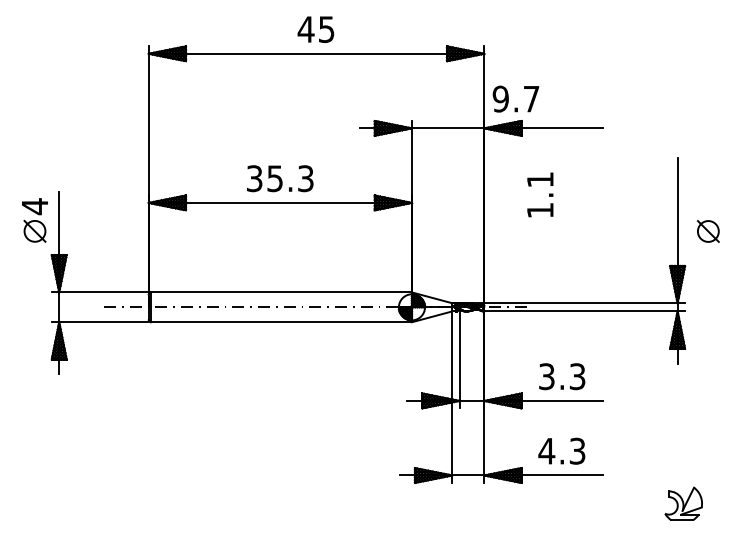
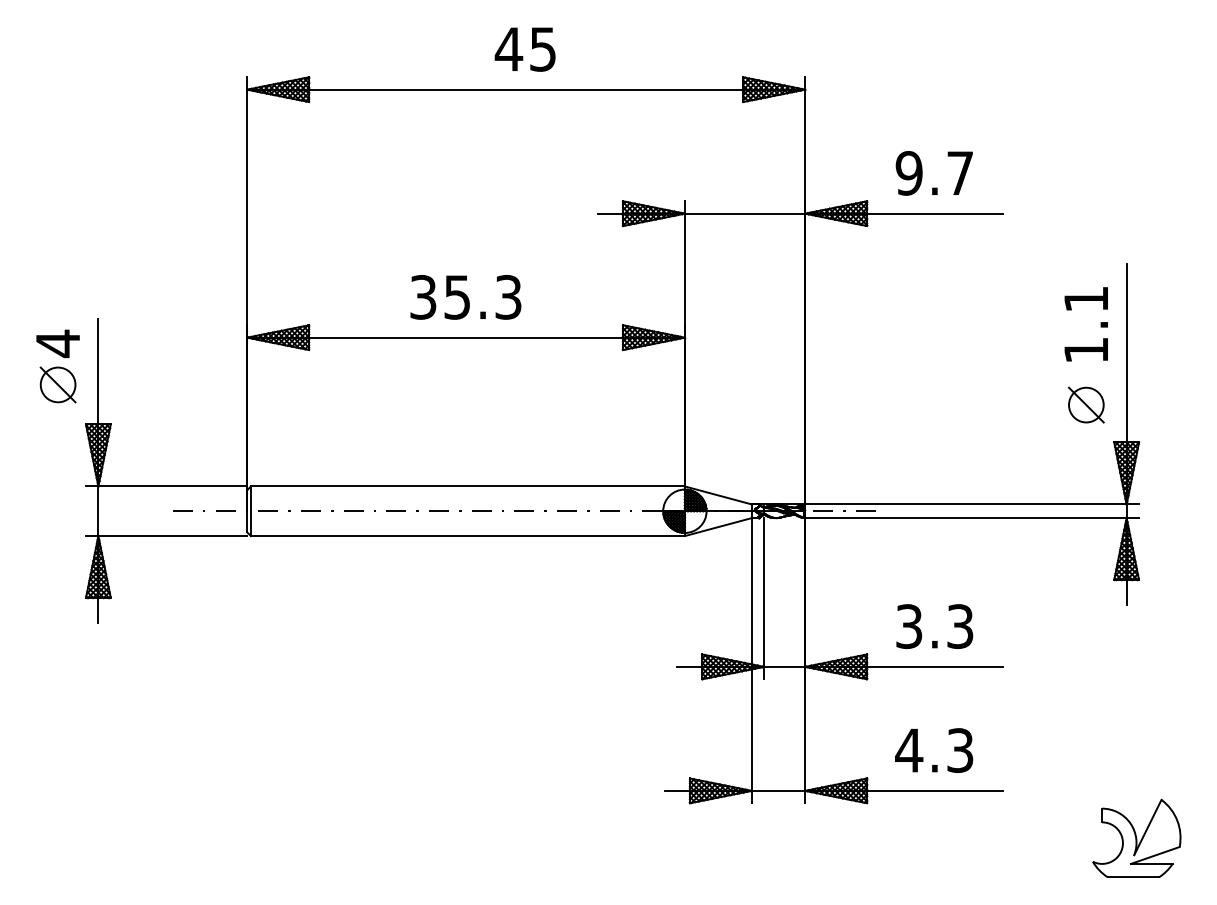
text: (515, 98) -> (933, 172), moved
text: (540, 194) -> (1086, 323), moved
part: (708, 231) -> (1086, 405), moved
part: (683, 503) -> (1136, 837), size x1.43

